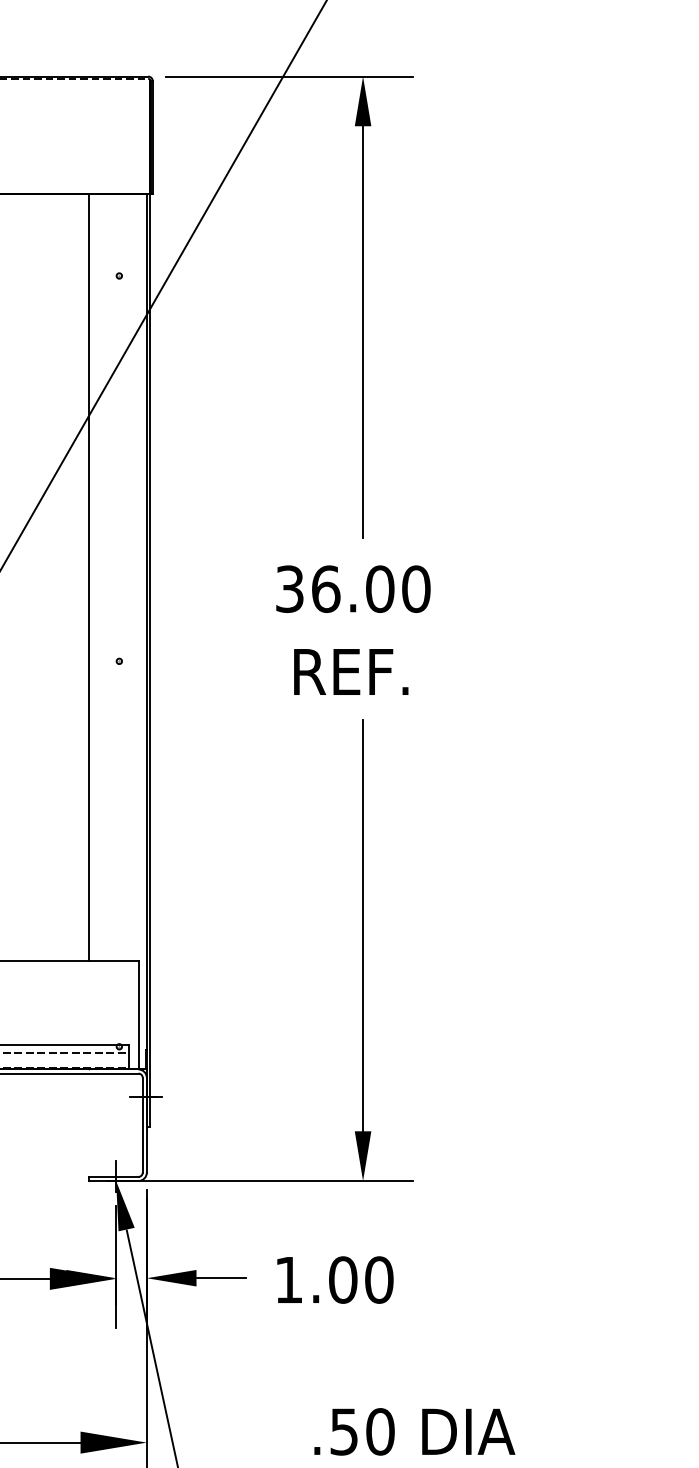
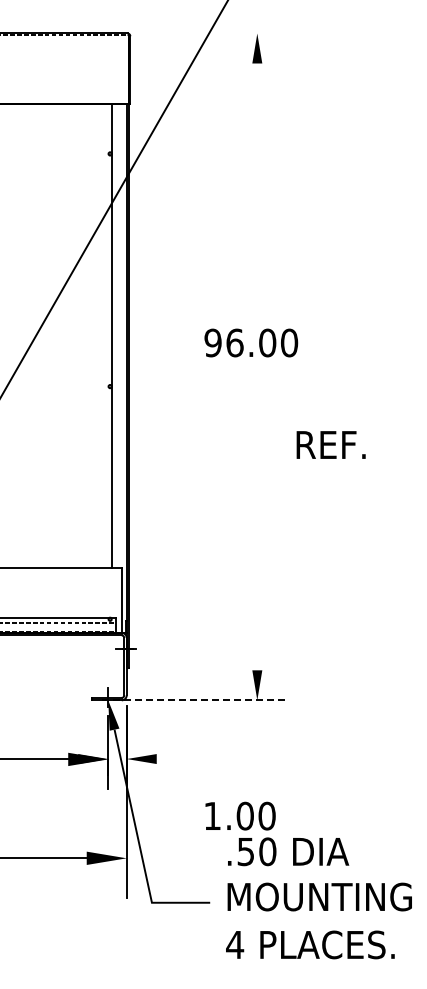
line: (288, 76) -> (212, 33), removed
line: (363, 331) -> (257, 187), removed
line: (88, 576) -> (111, 335), moved
text: (288, 588) -> (212, 342), 36.00 -> 96.00
text: (350, 671) -> (330, 444), moved
line: (363, 924) -> (257, 545), removed
line: (260, 1181) -> (195, 700), solid -> dashed
line: (220, 1278) -> (171, 759), removed
text: (335, 1278) -> (240, 815), moved

